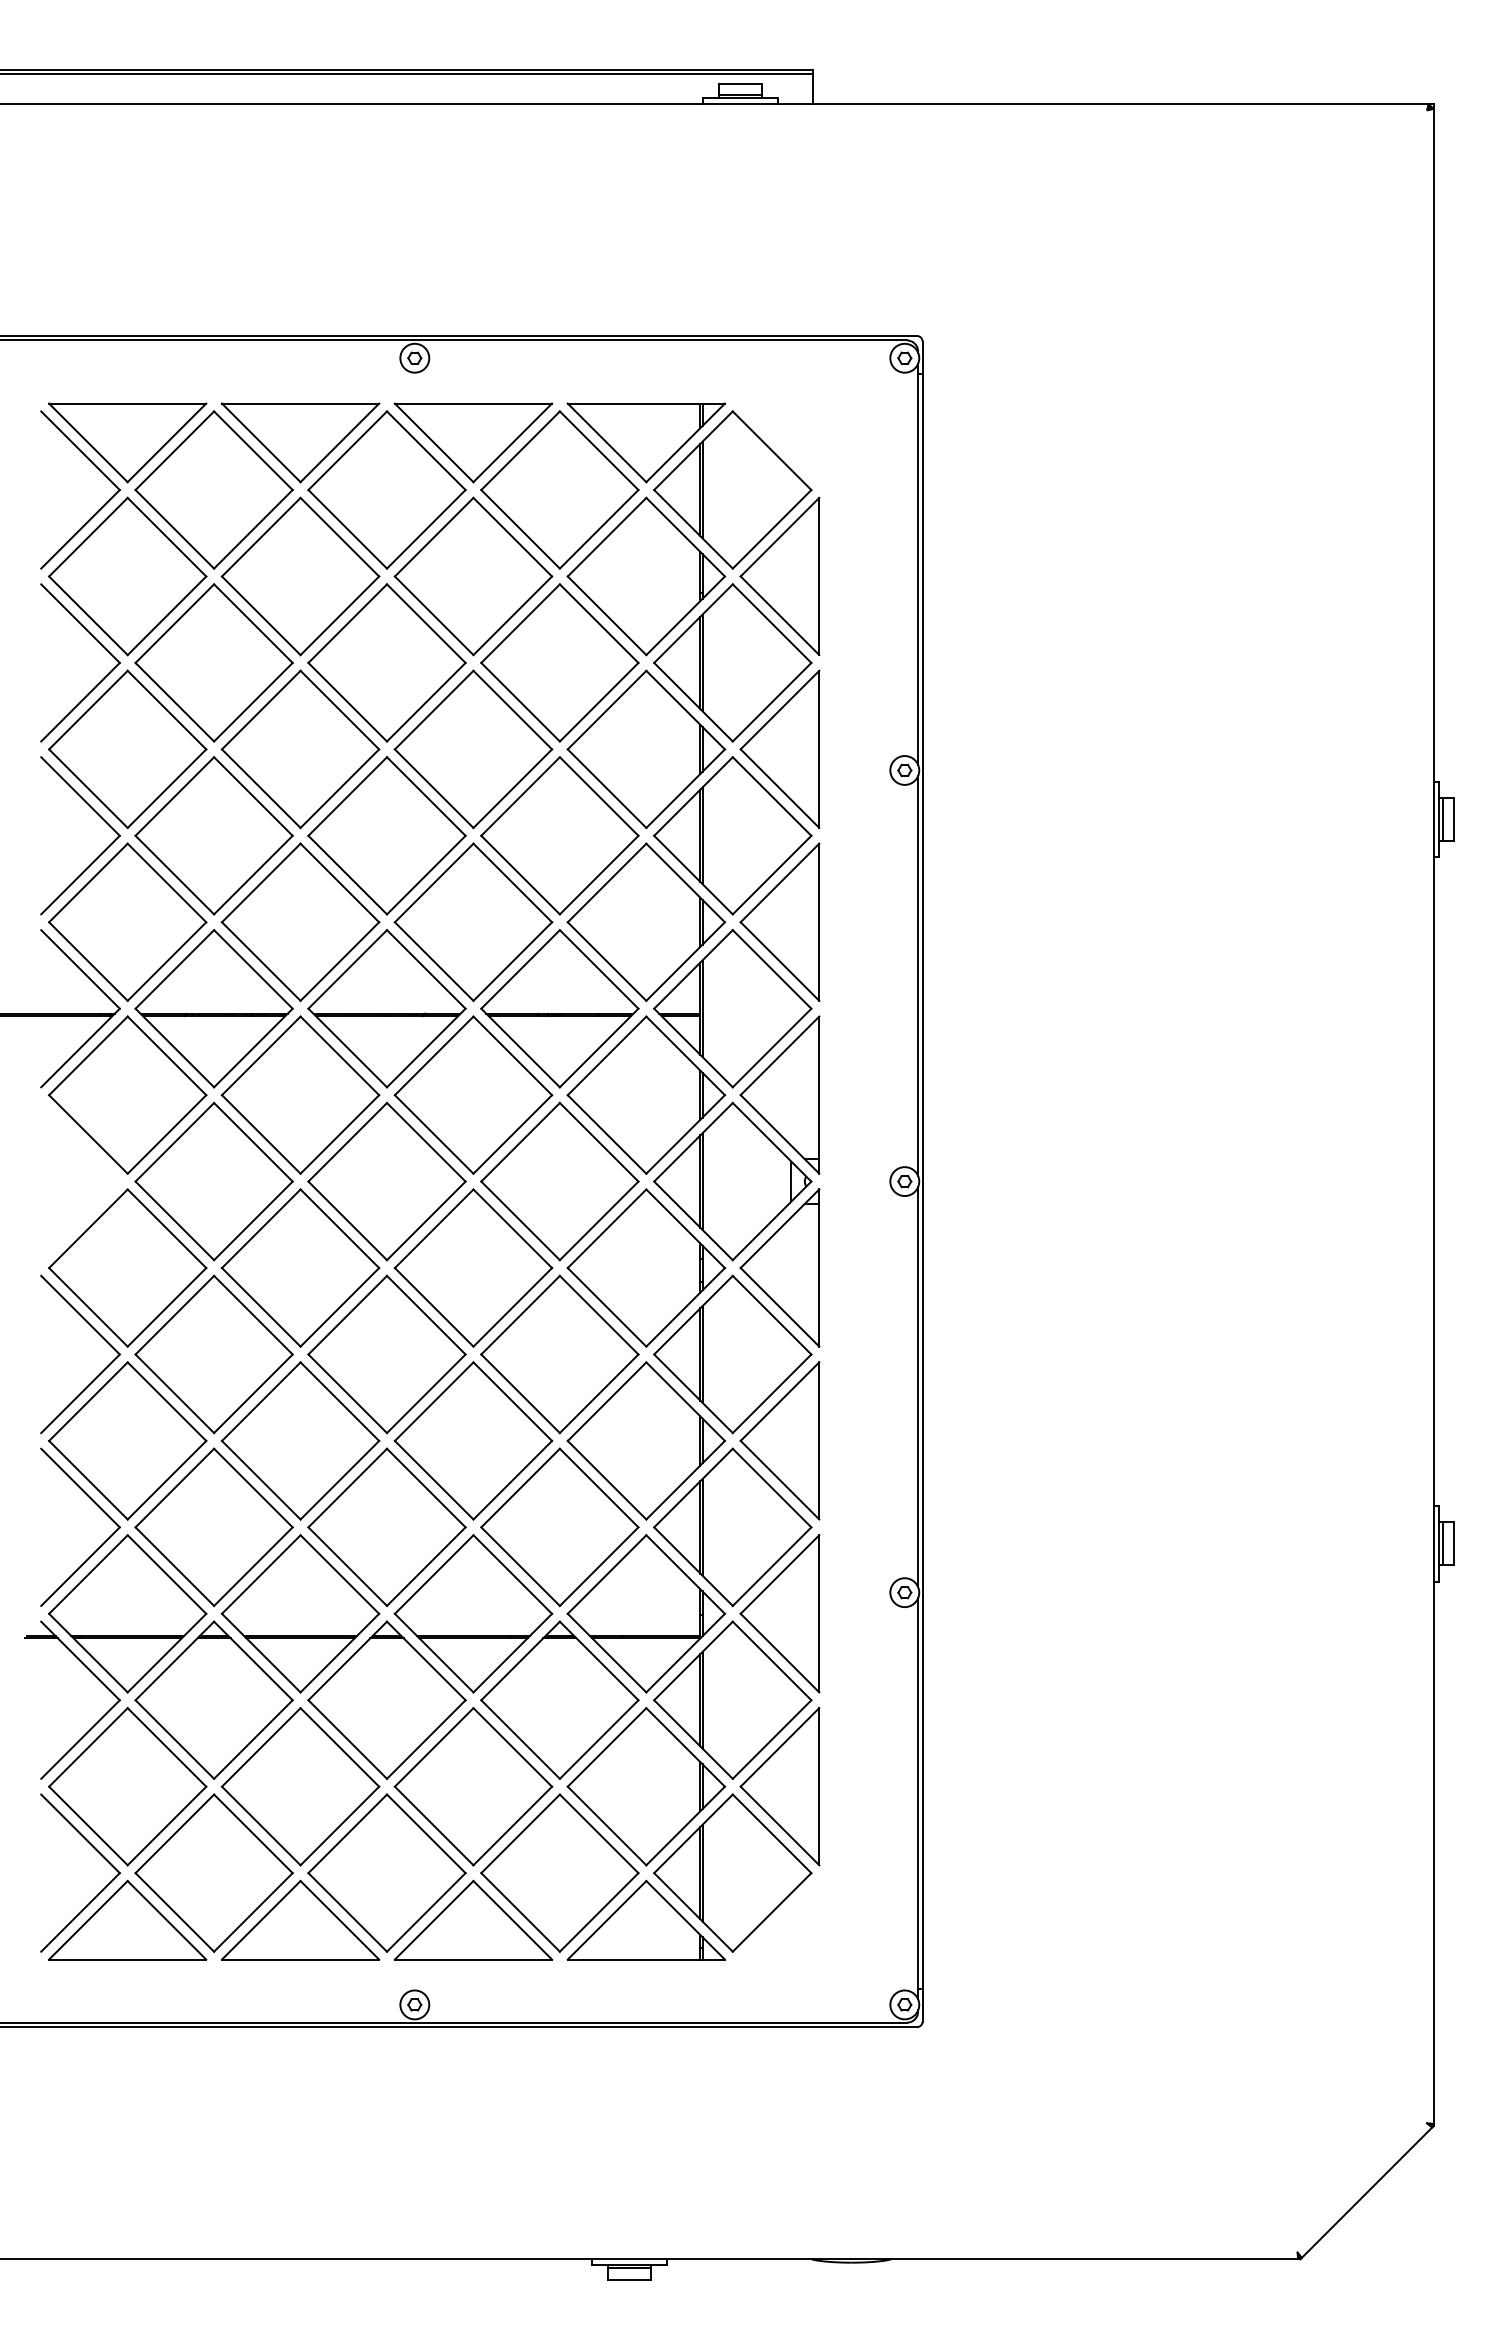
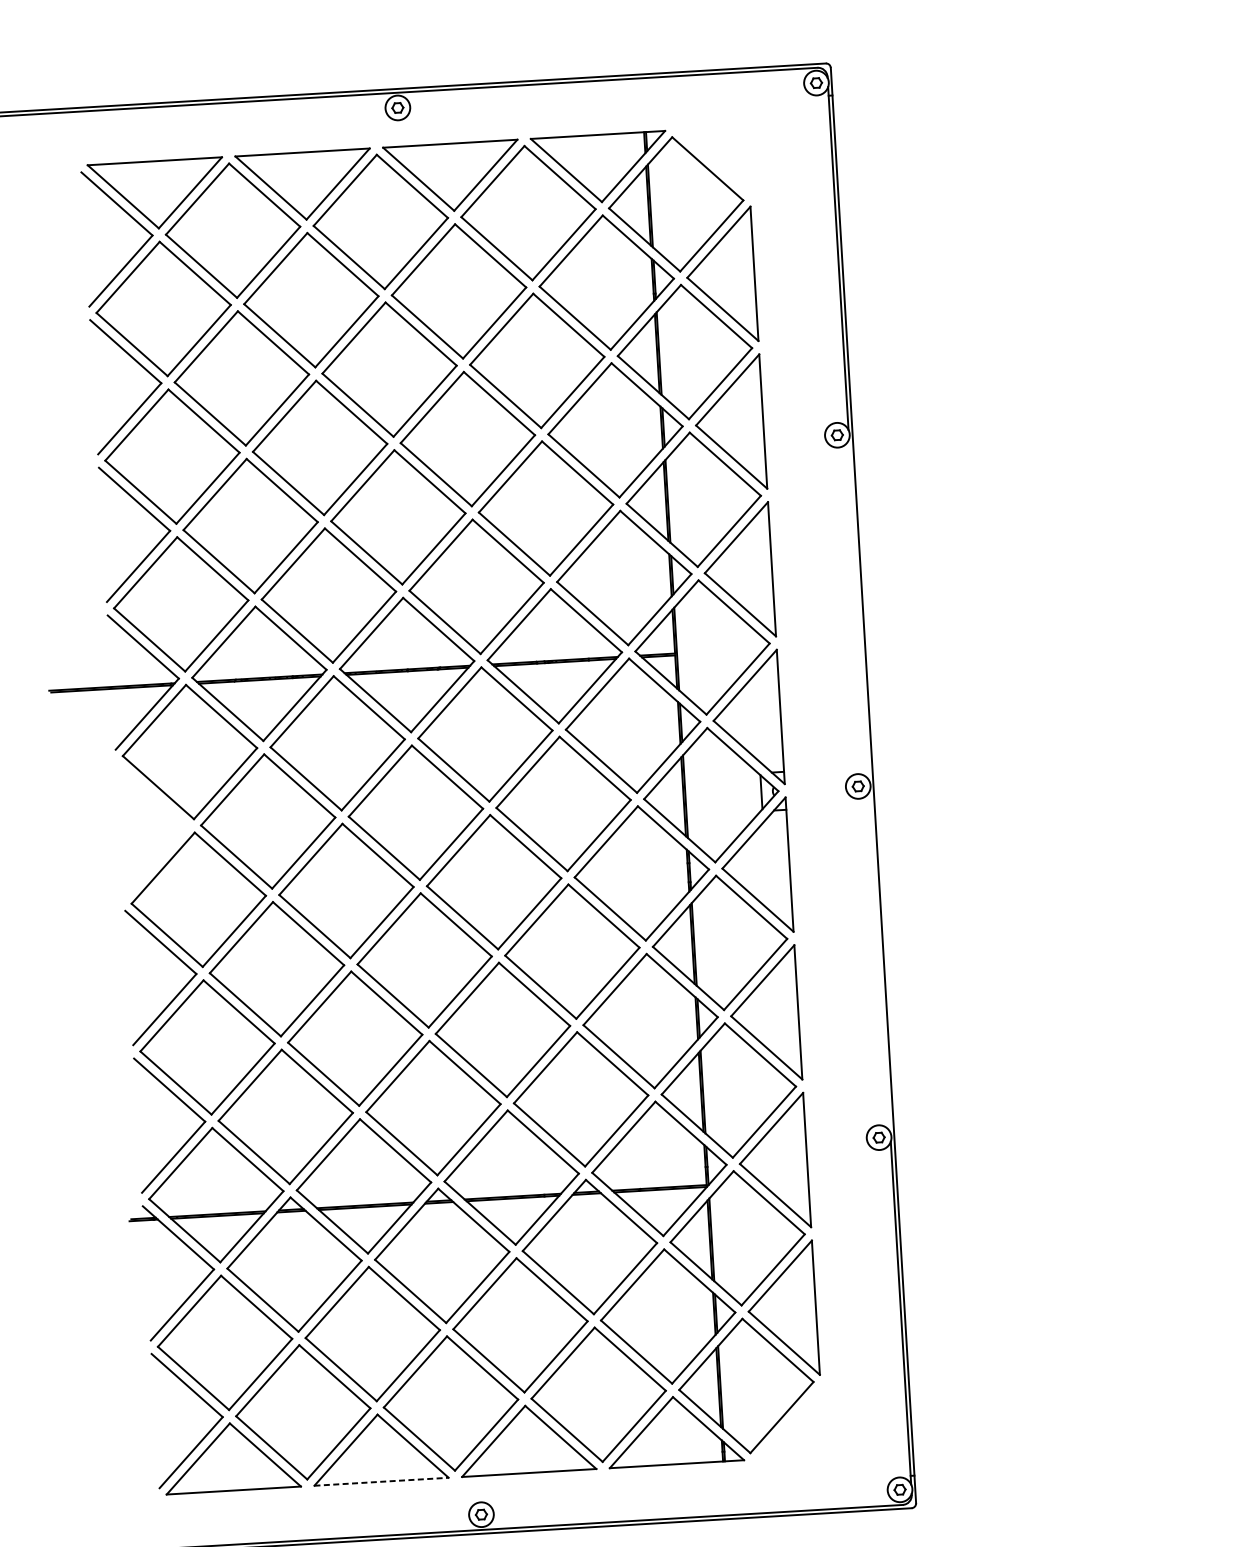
line: (918, 975) -> (859, 609), removed
line: (918, 1387) -> (880, 961), removed
line: (300, 1959) -> (381, 1481), solid -> dashed

